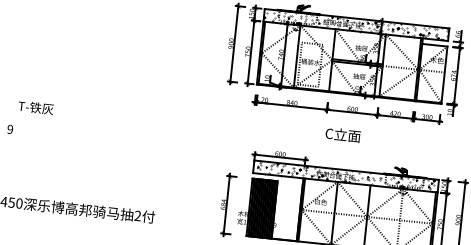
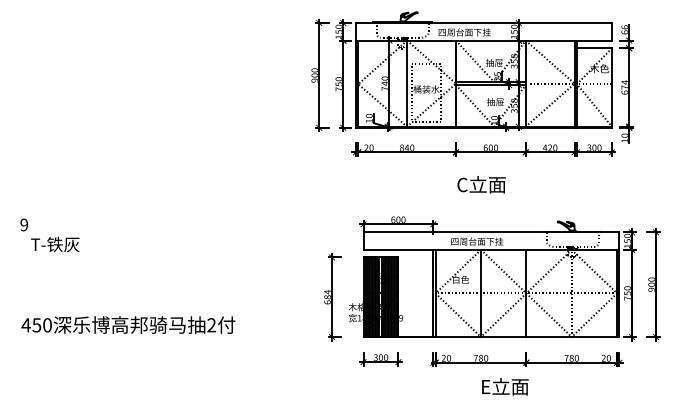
hatch: (355, 24) -> (482, 31), removed
text: (36, 107) -> (55, 244), moved
hatch: (346, 176) -> (492, 240), removed

